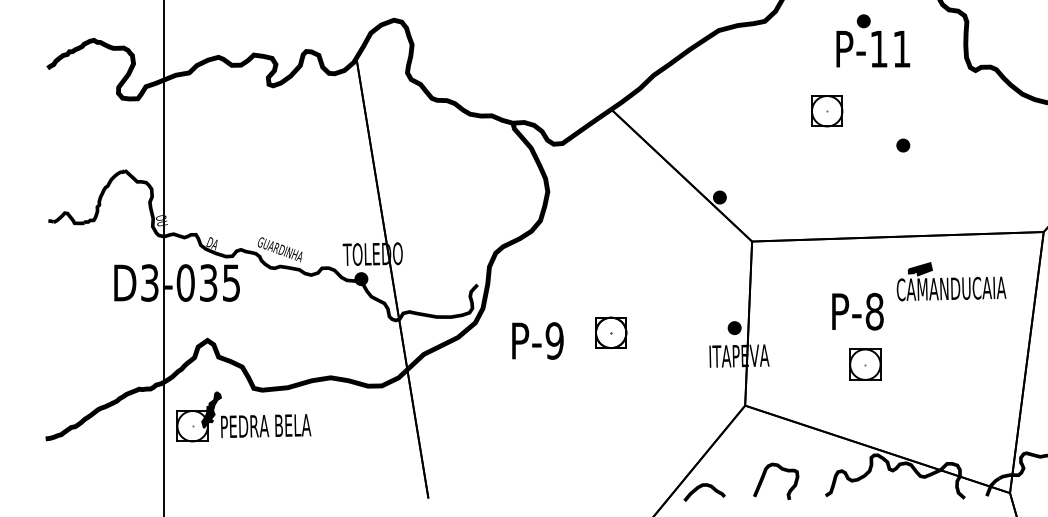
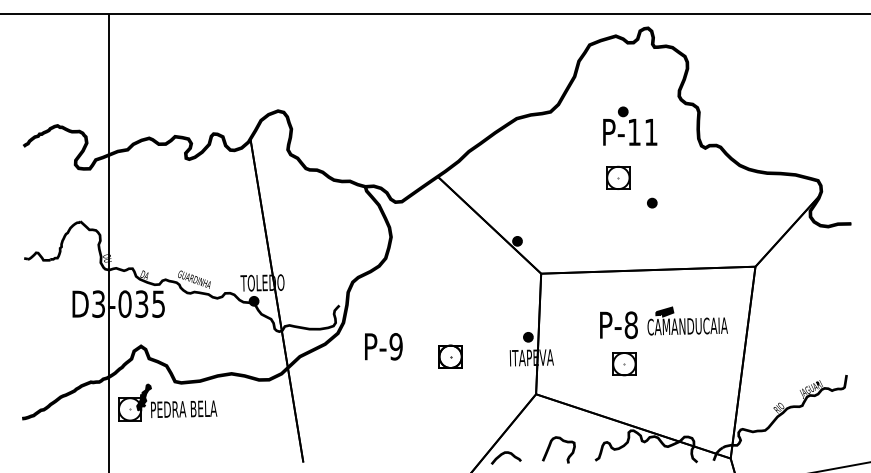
part: (827, 110) -> (618, 177), moved
part: (951, 280) -> (687, 320), moved
part: (610, 332) -> (450, 356), moved

